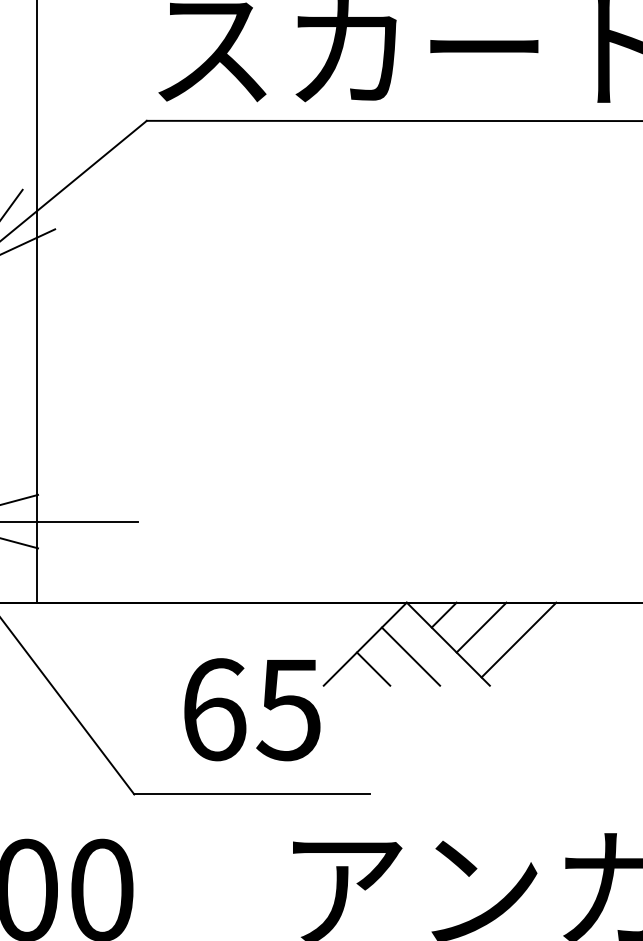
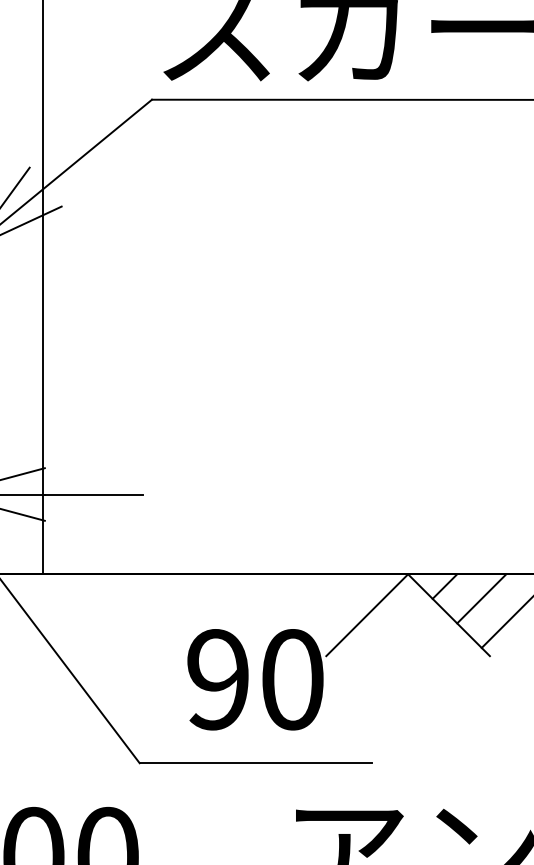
line: (410, 656) -> (411, 627), removed
line: (373, 668) -> (375, 639), removed
text: (251, 709) -> (255, 679), 65 -> 90

